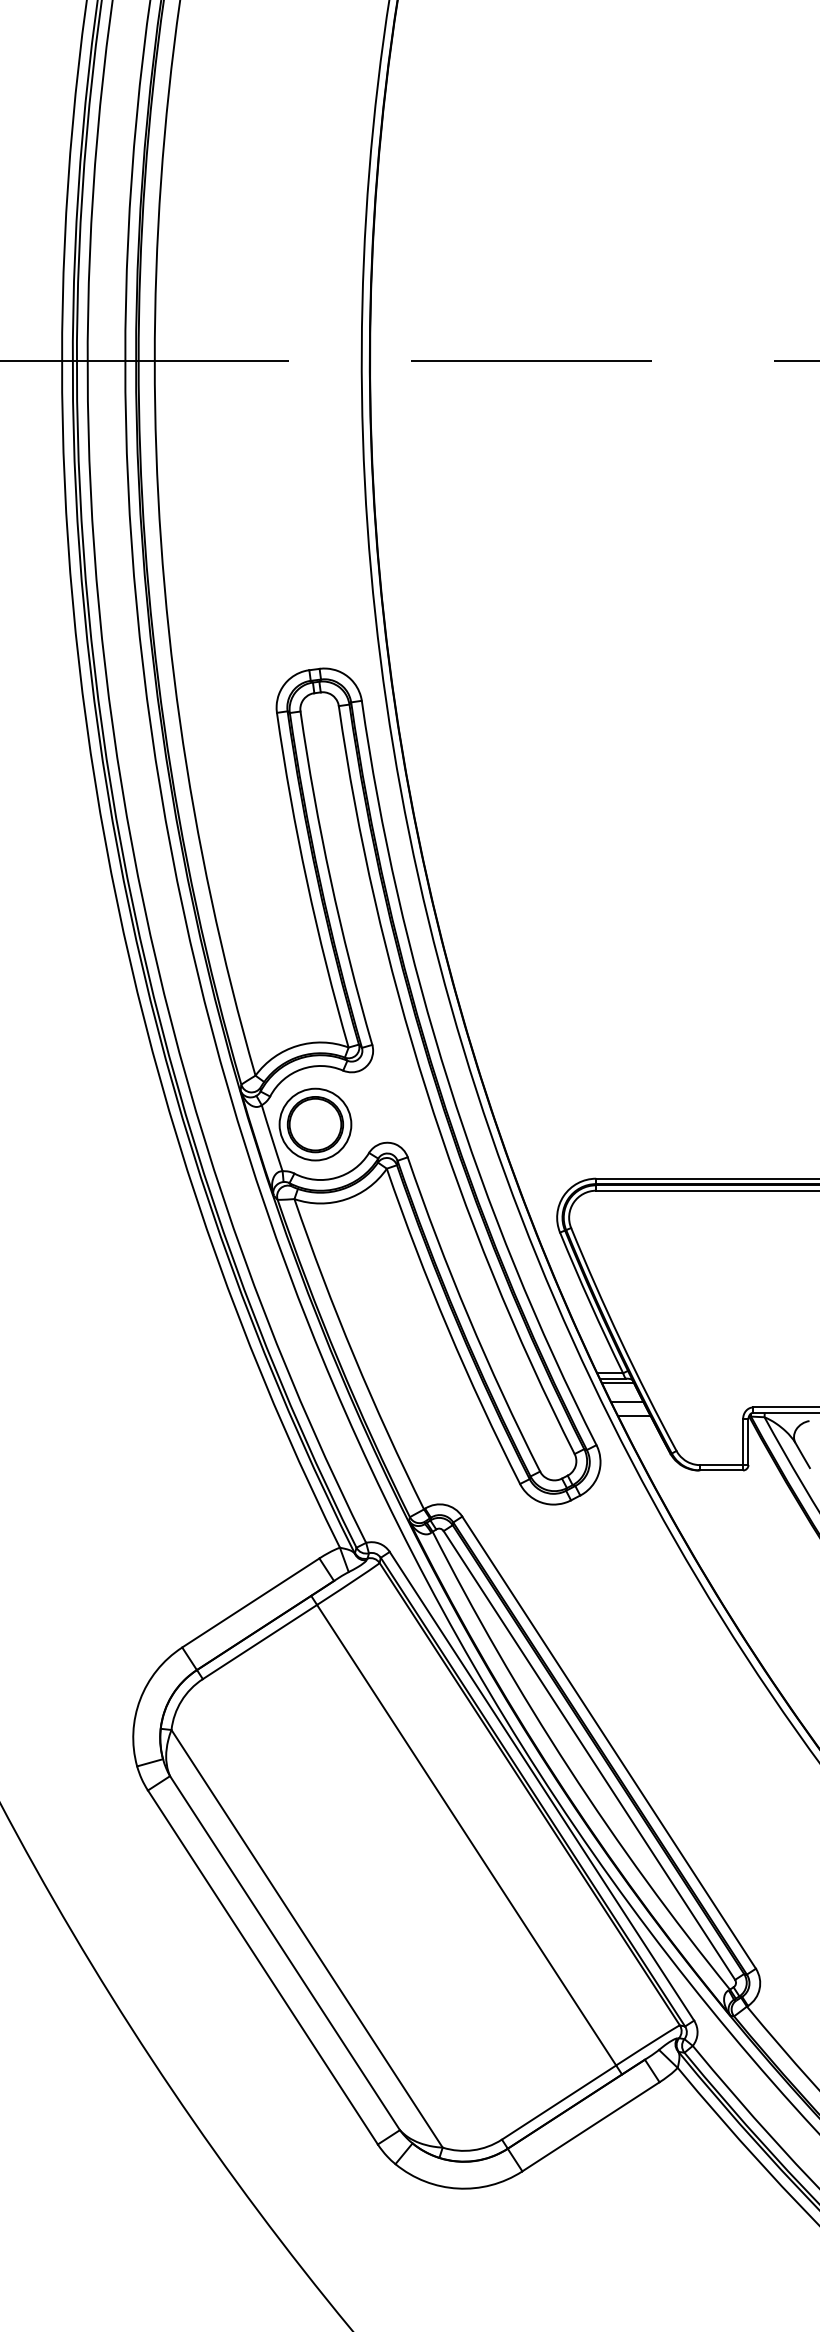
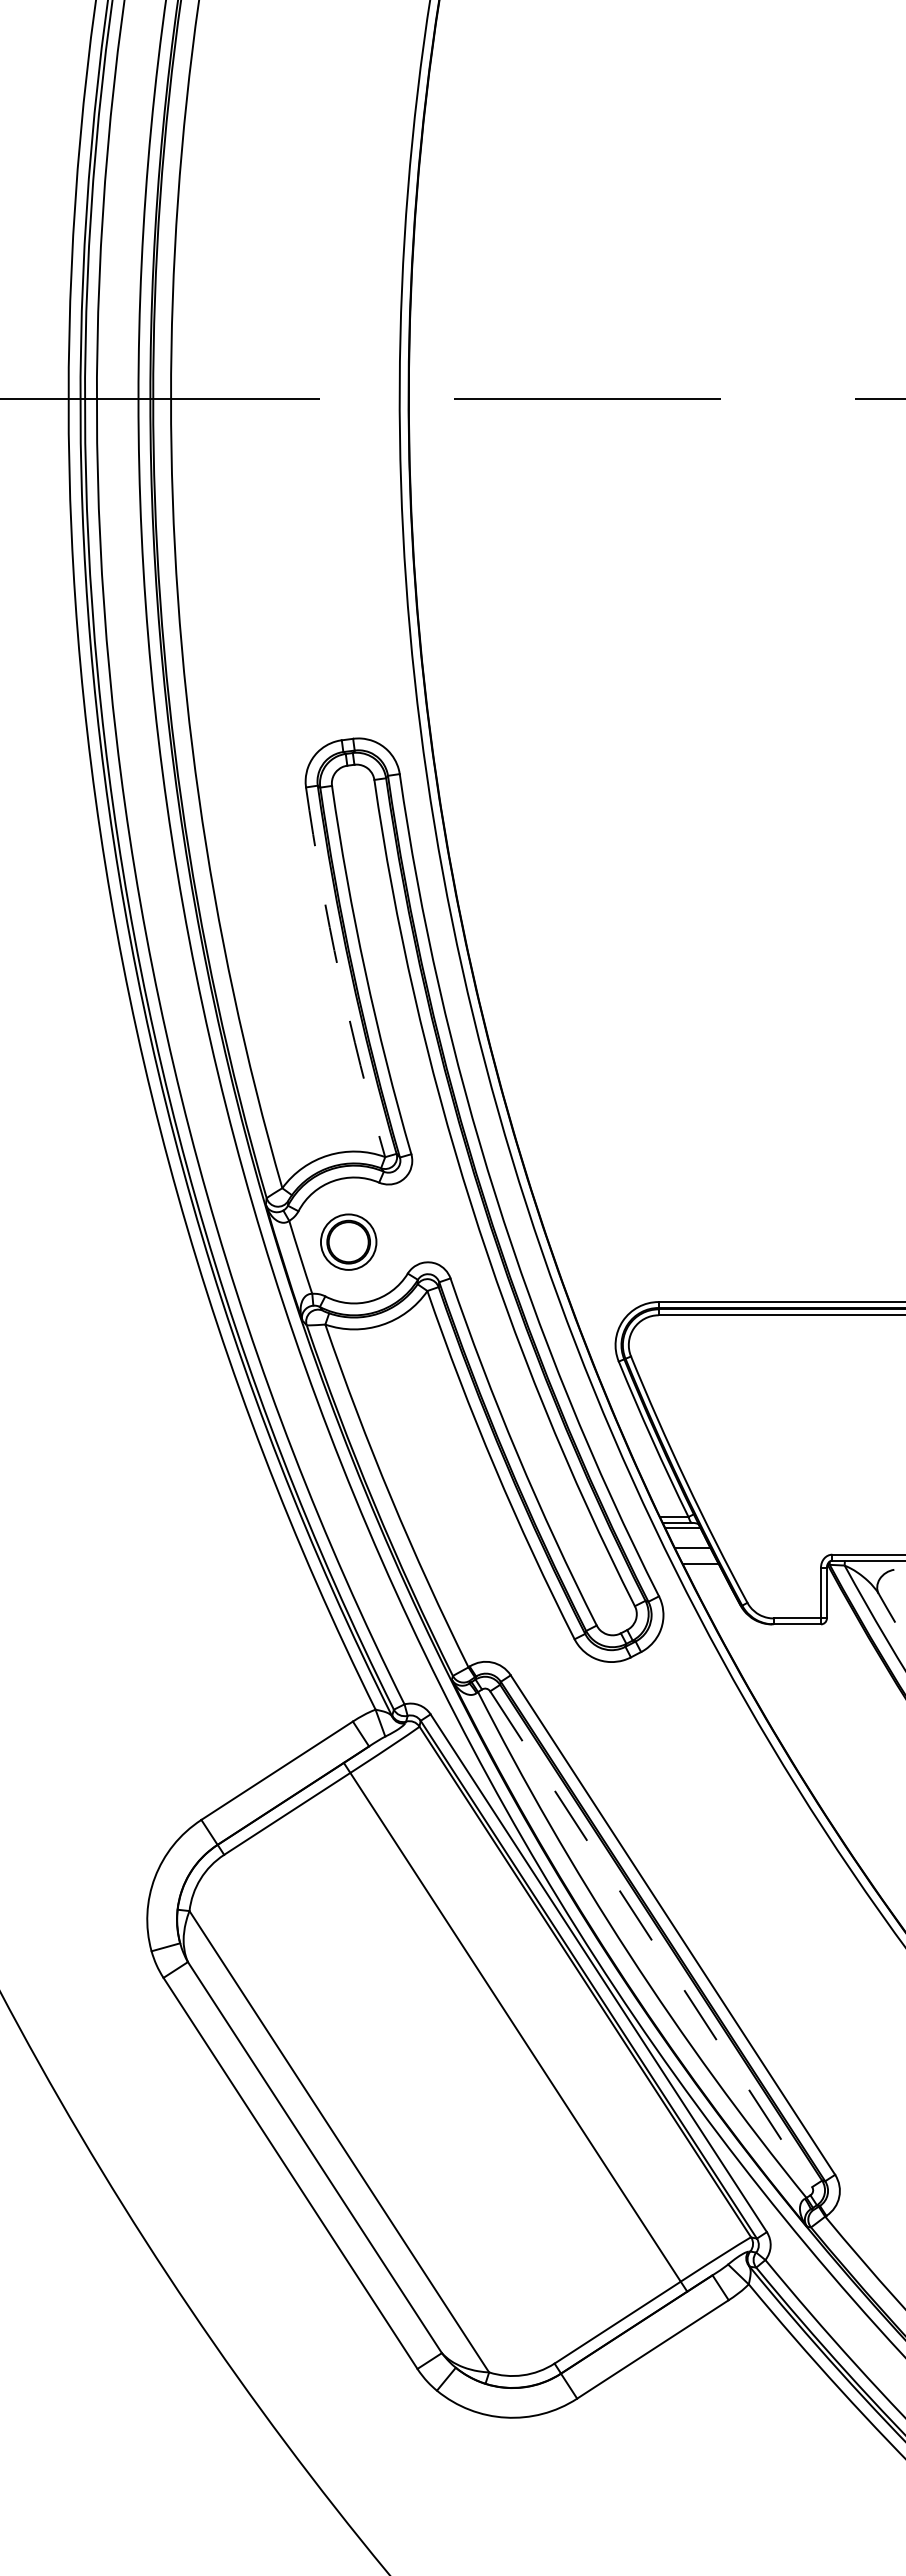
arc: (307, 881) -> (339, 973), solid -> dashed
part: (315, 1123) -> (348, 1241), size x0.7
line: (589, 1755) -> (651, 1939), solid -> dashed

